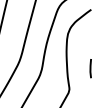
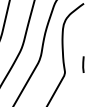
line: (90, 68) -> (83, 64), moved

